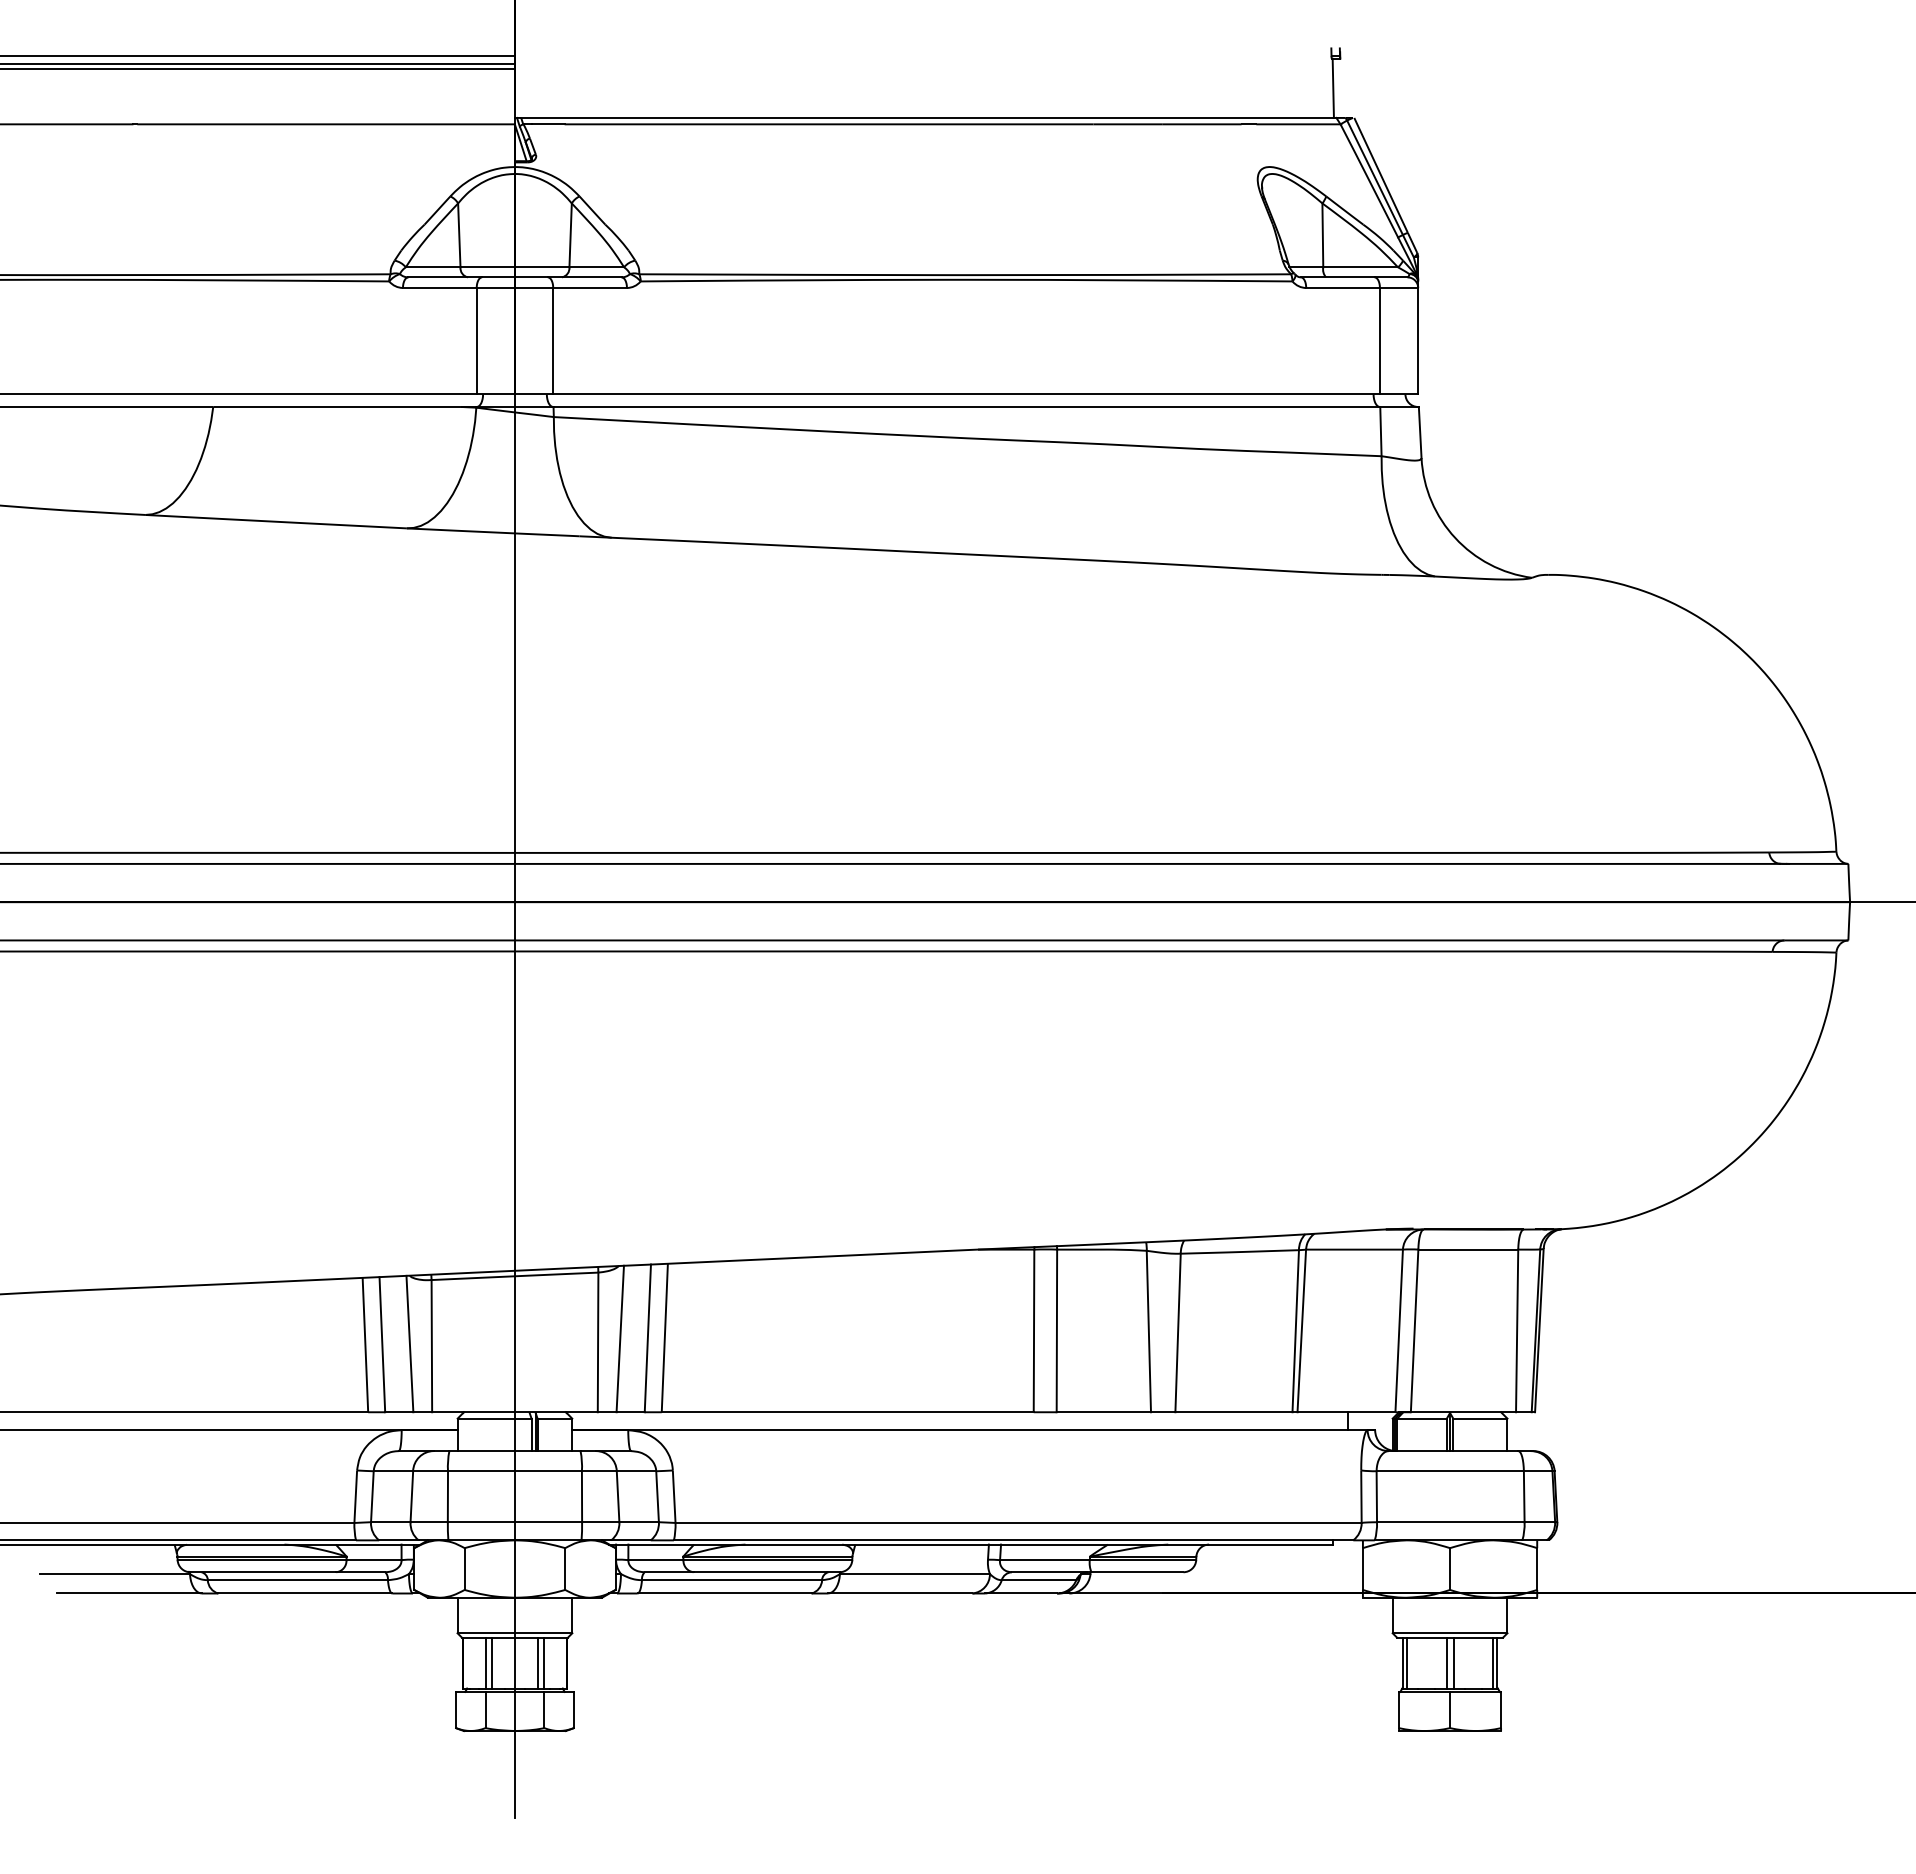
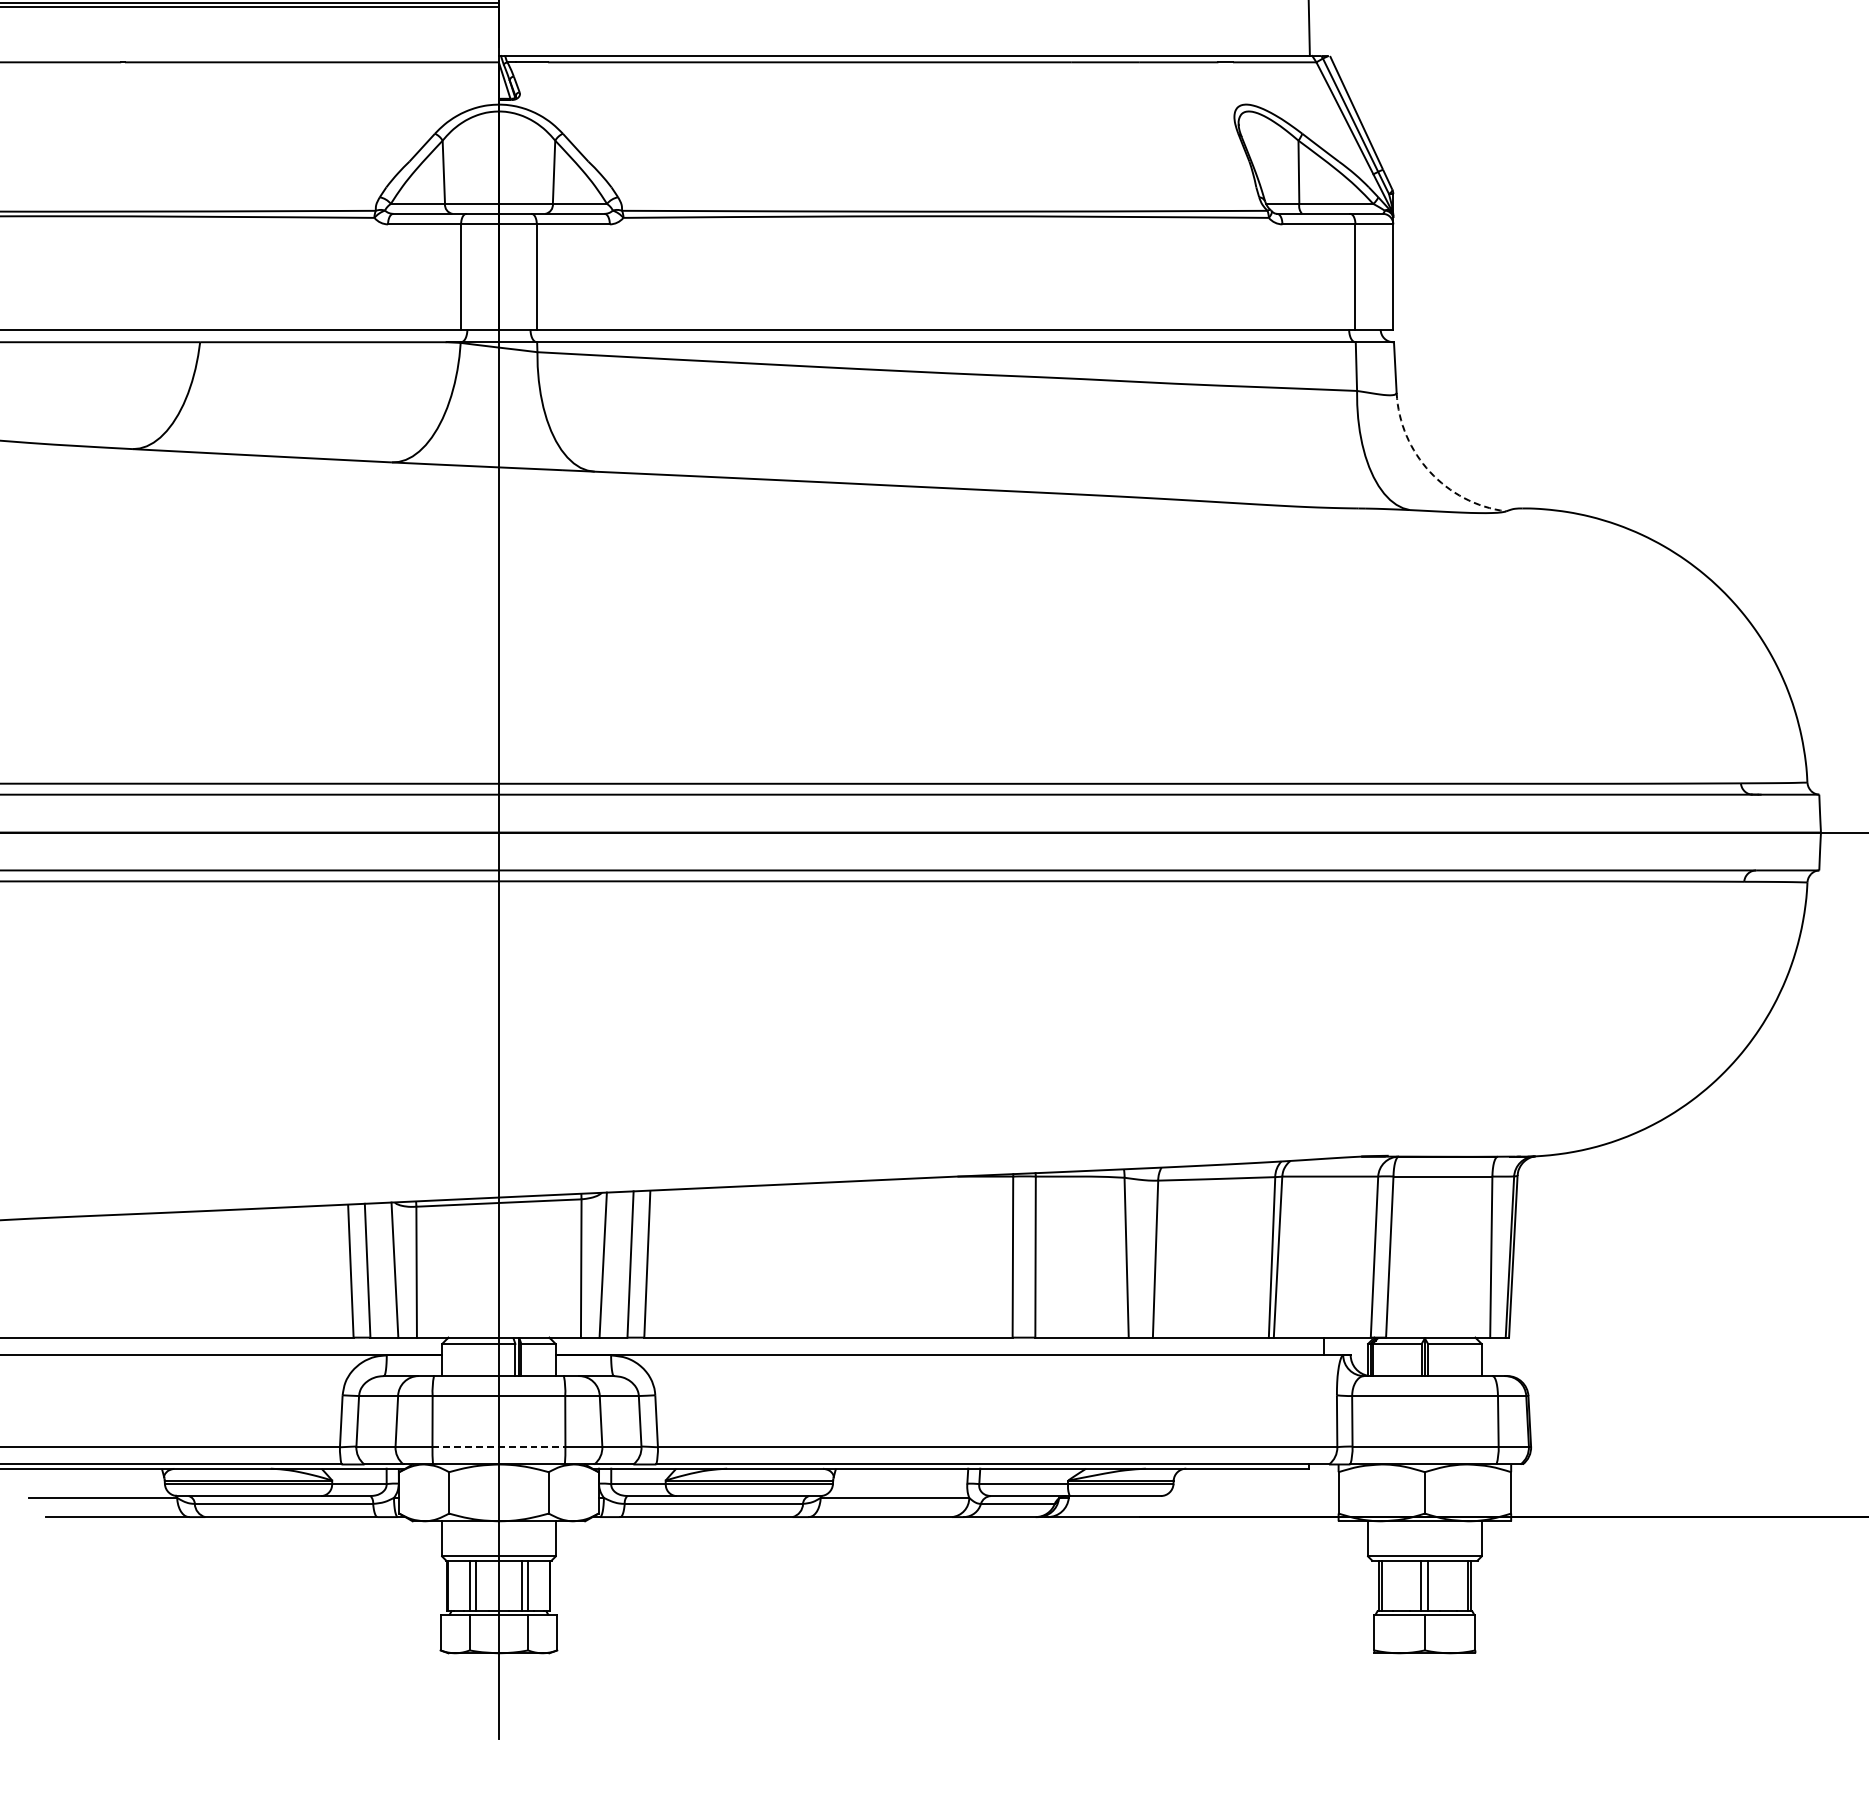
arc: (1455, 538) -> (1430, 472), solid -> dashed
line: (515, 1522) -> (499, 1446), solid -> dashed

